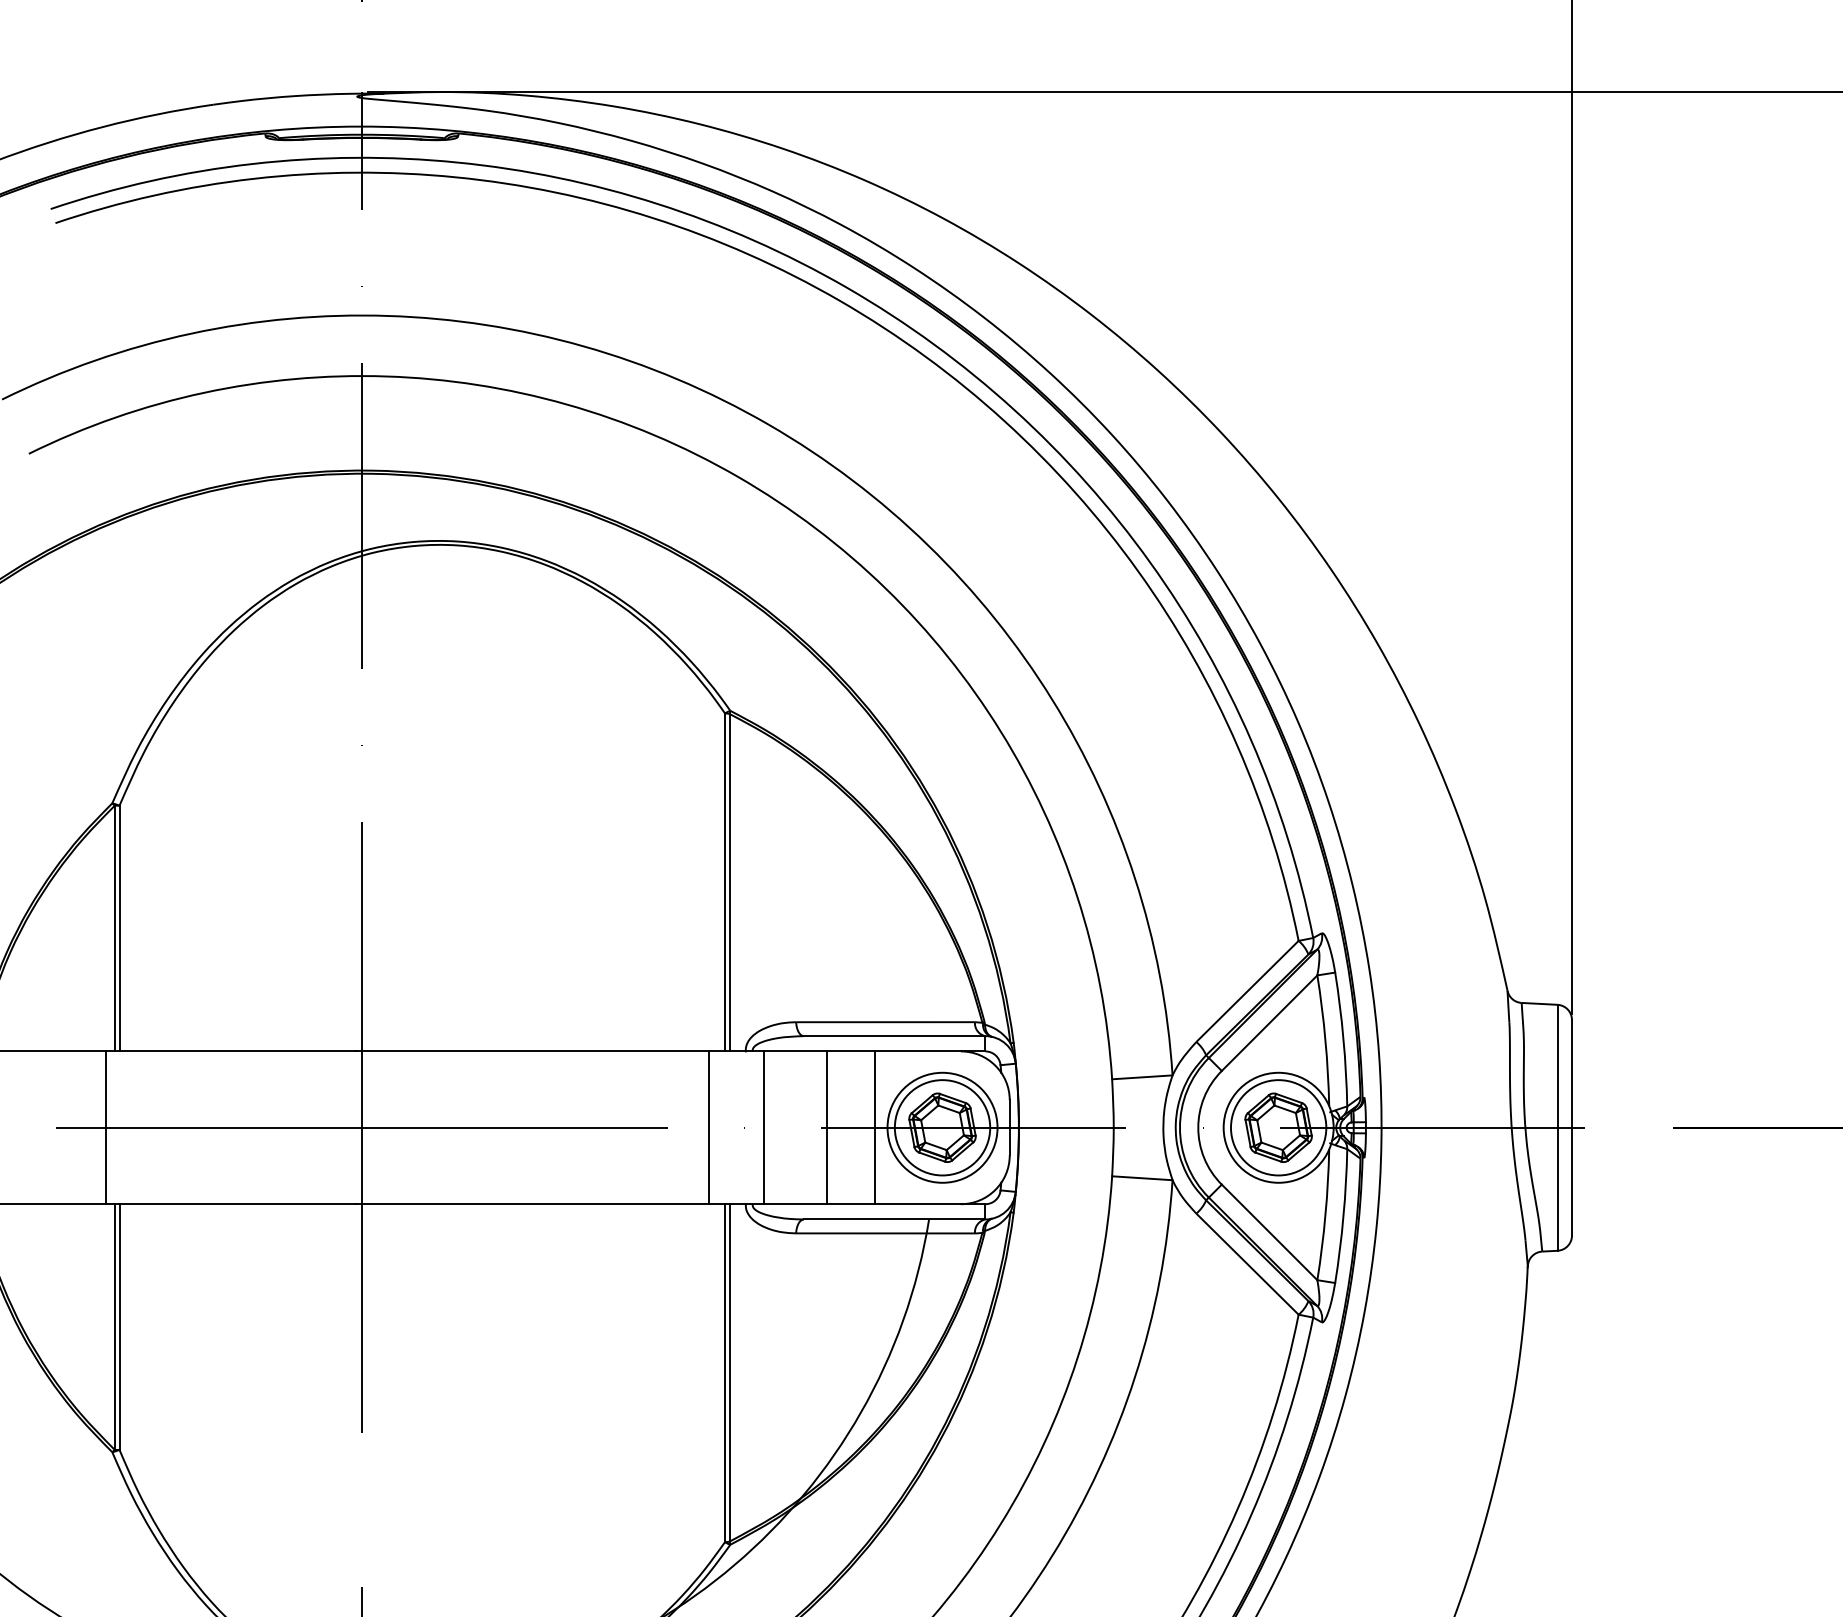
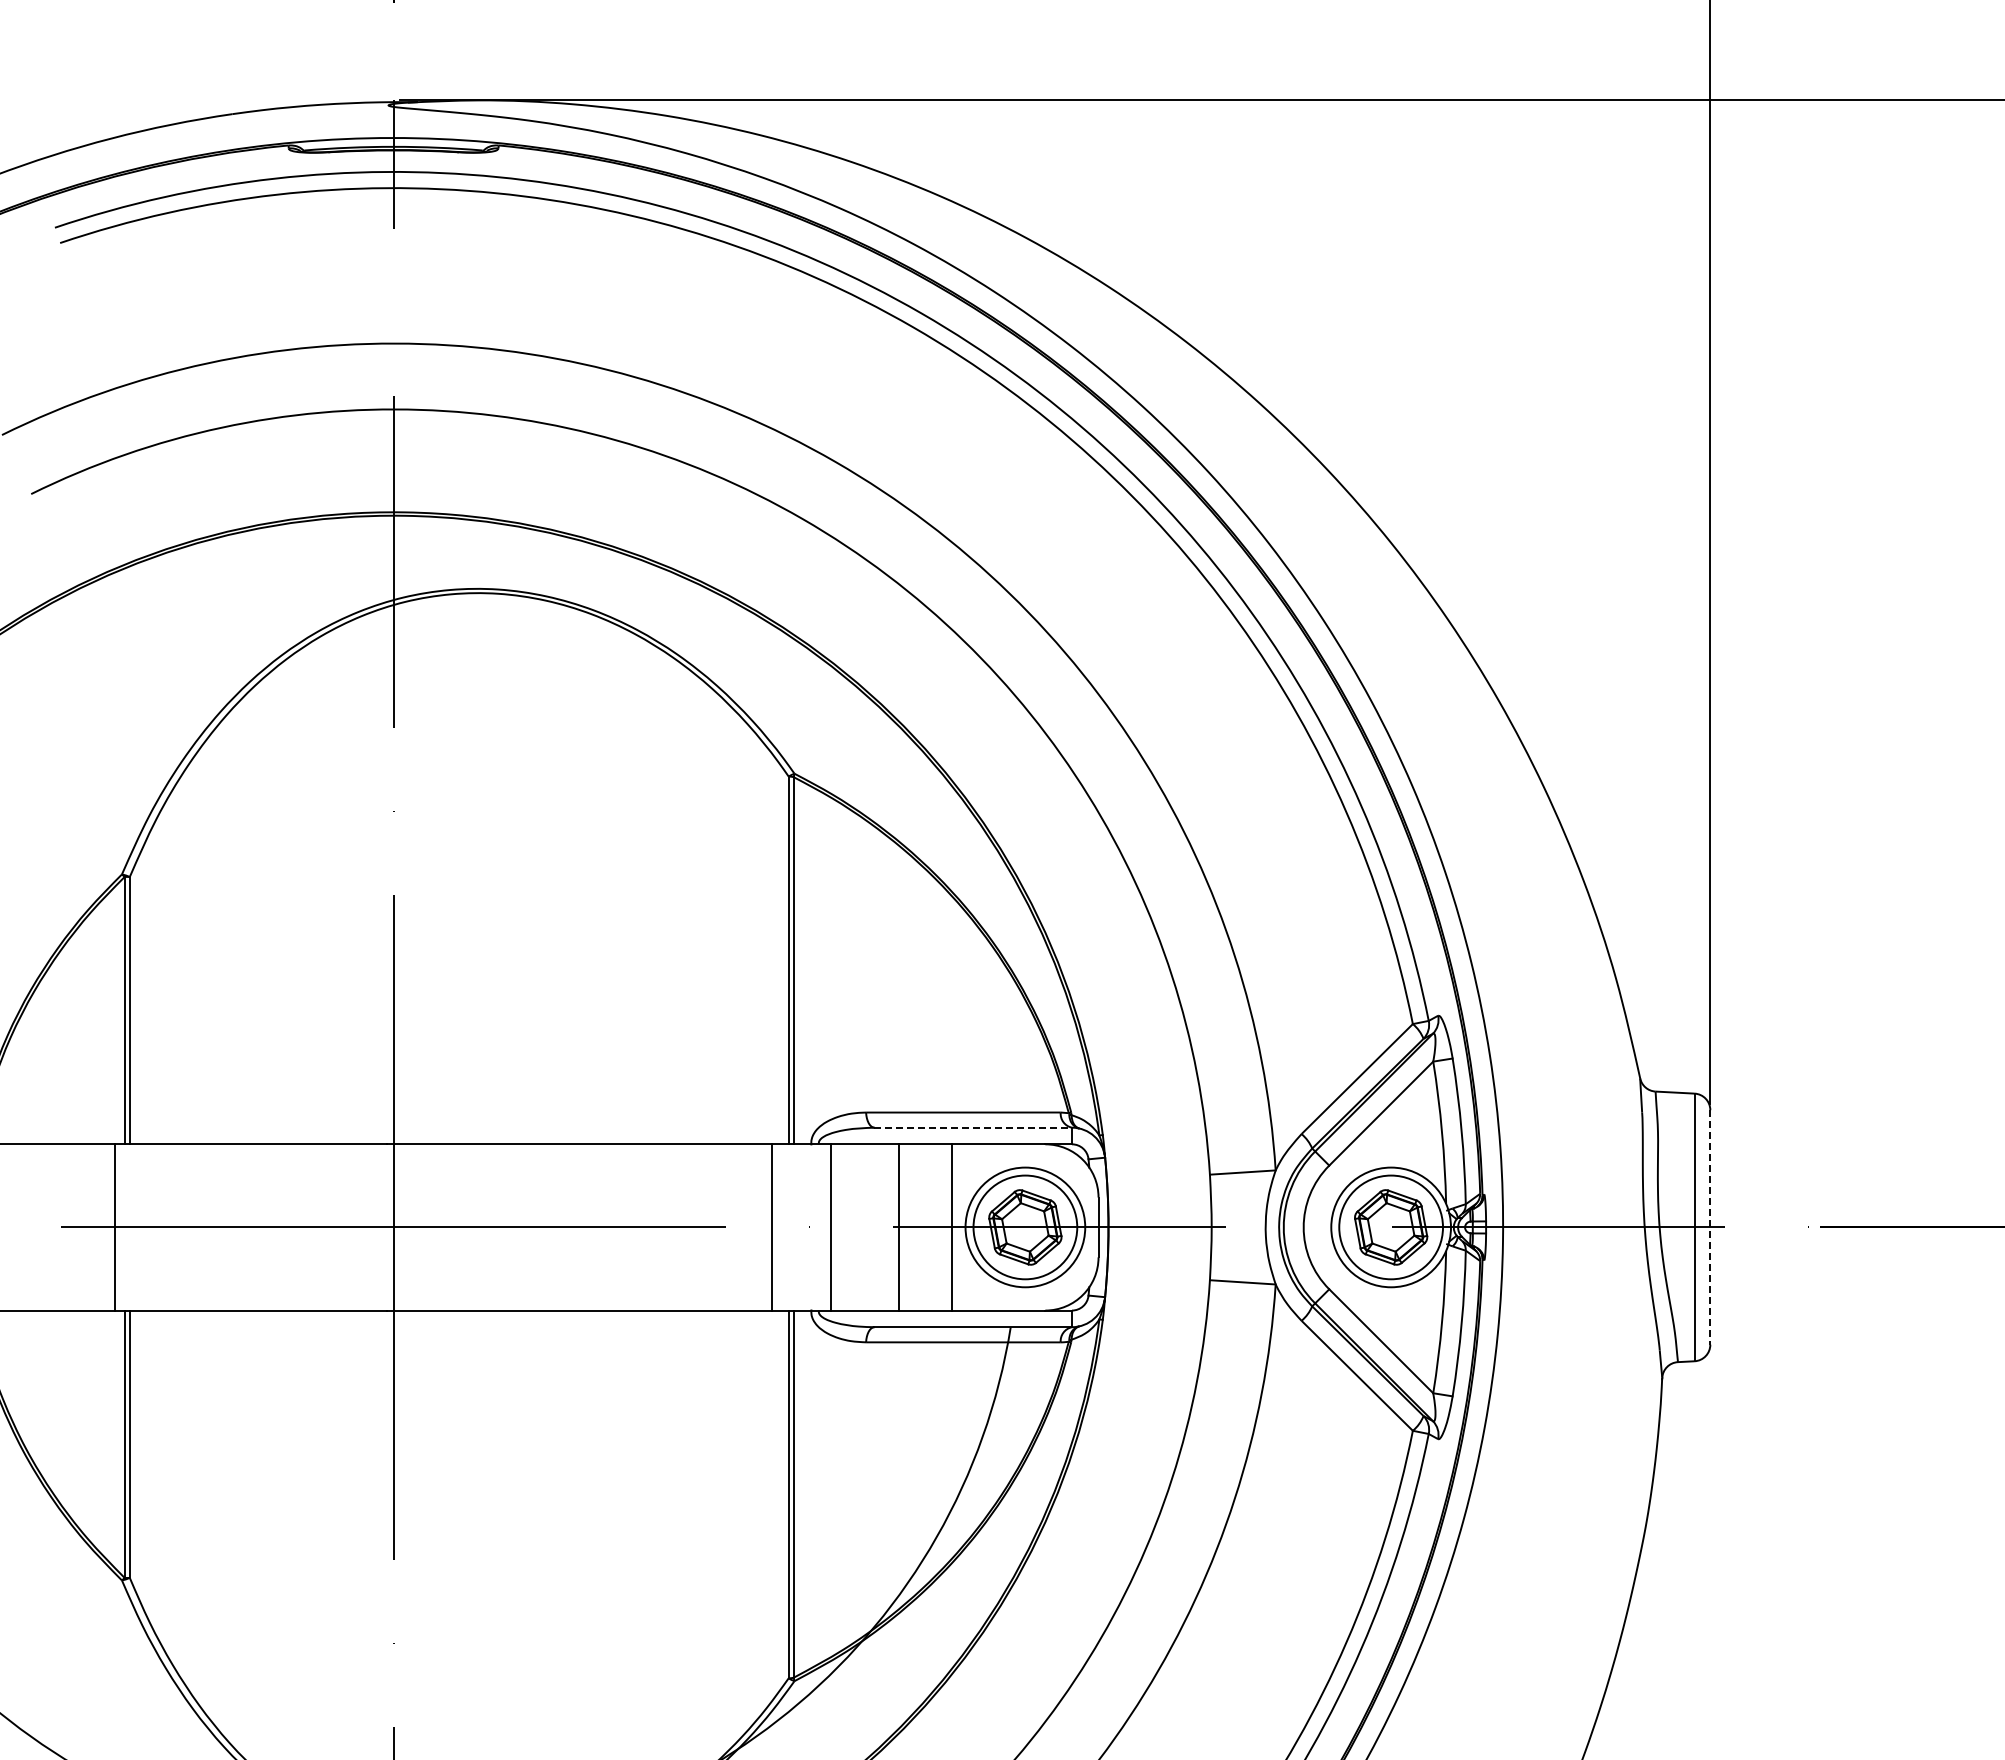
line: (894, 1035) -> (973, 1127), solid -> dashed
line: (1572, 1127) -> (1710, 1227), solid -> dashed

